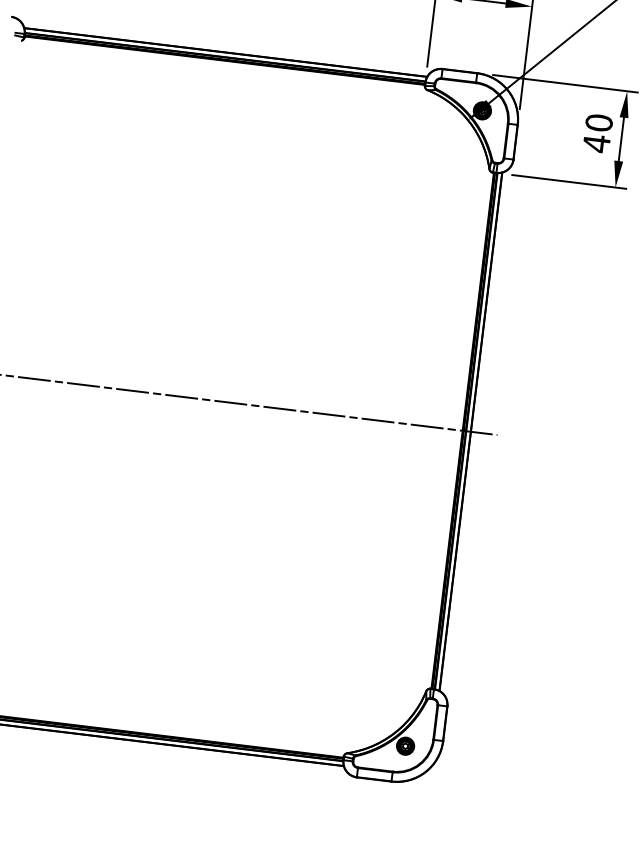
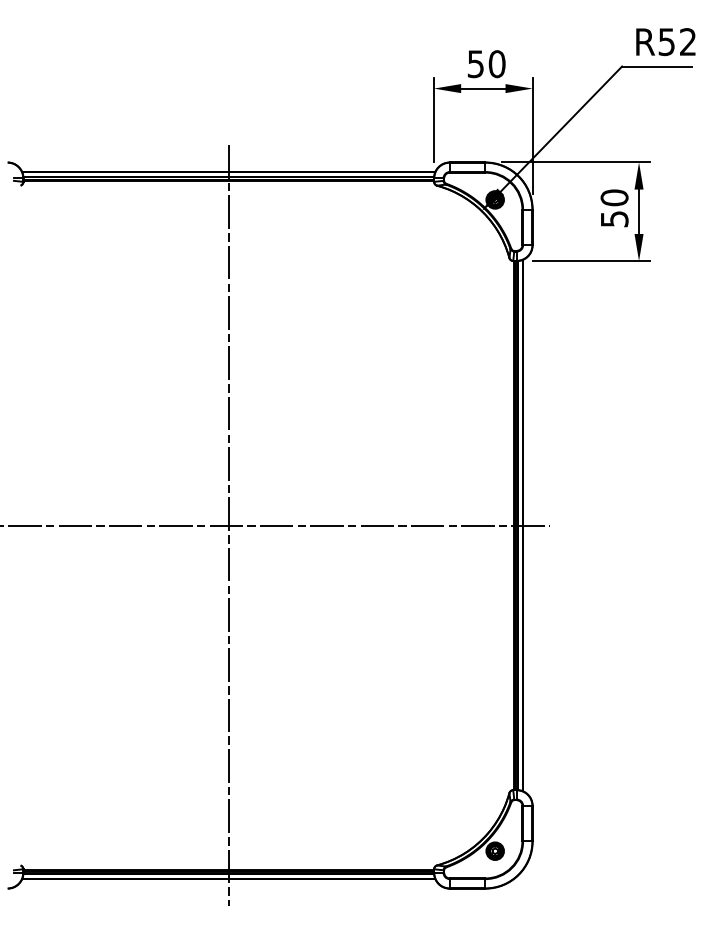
text: (596, 144) -> (614, 219), 40 -> 50
line: (183, 397) -> (228, 525), added

